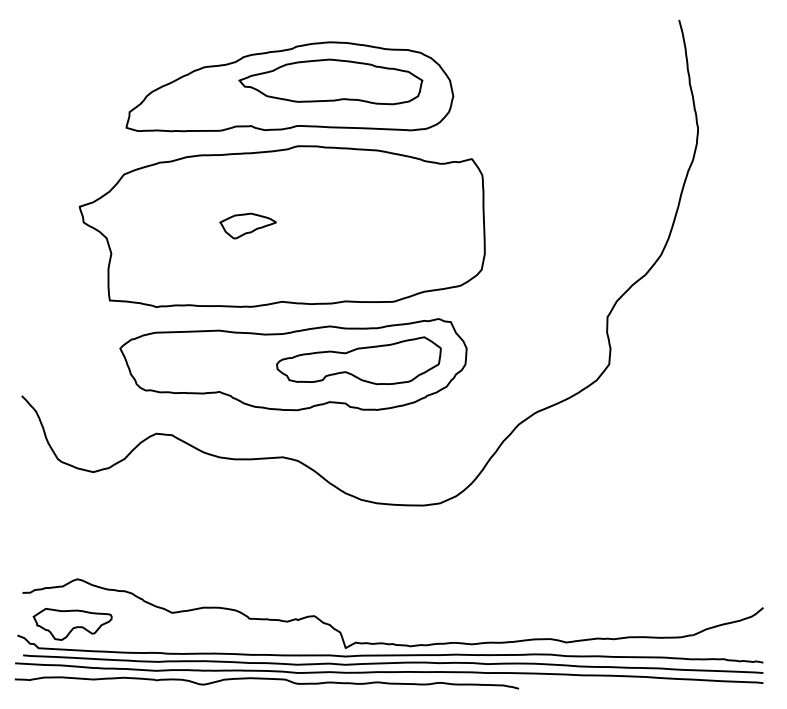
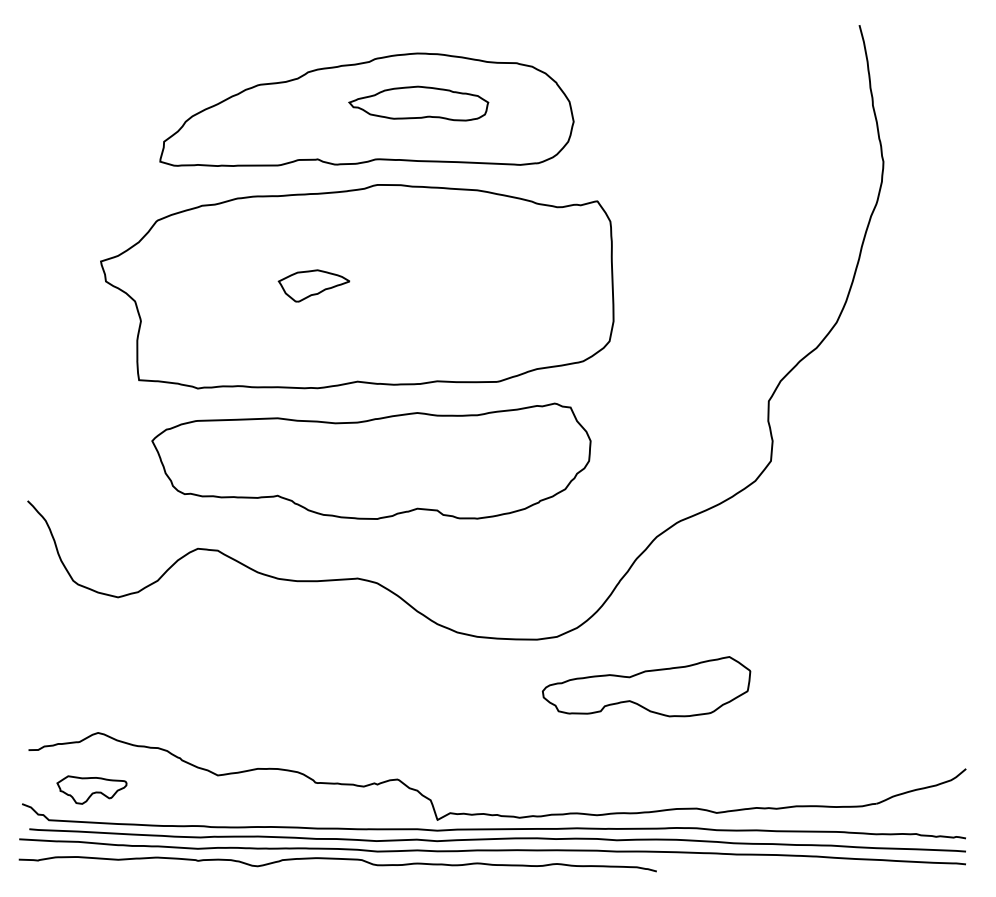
part: (330, 81) -> (418, 103), size x0.6
part: (358, 360) -> (646, 686), moved
part: (72, 624) -> (91, 790), size x0.7

